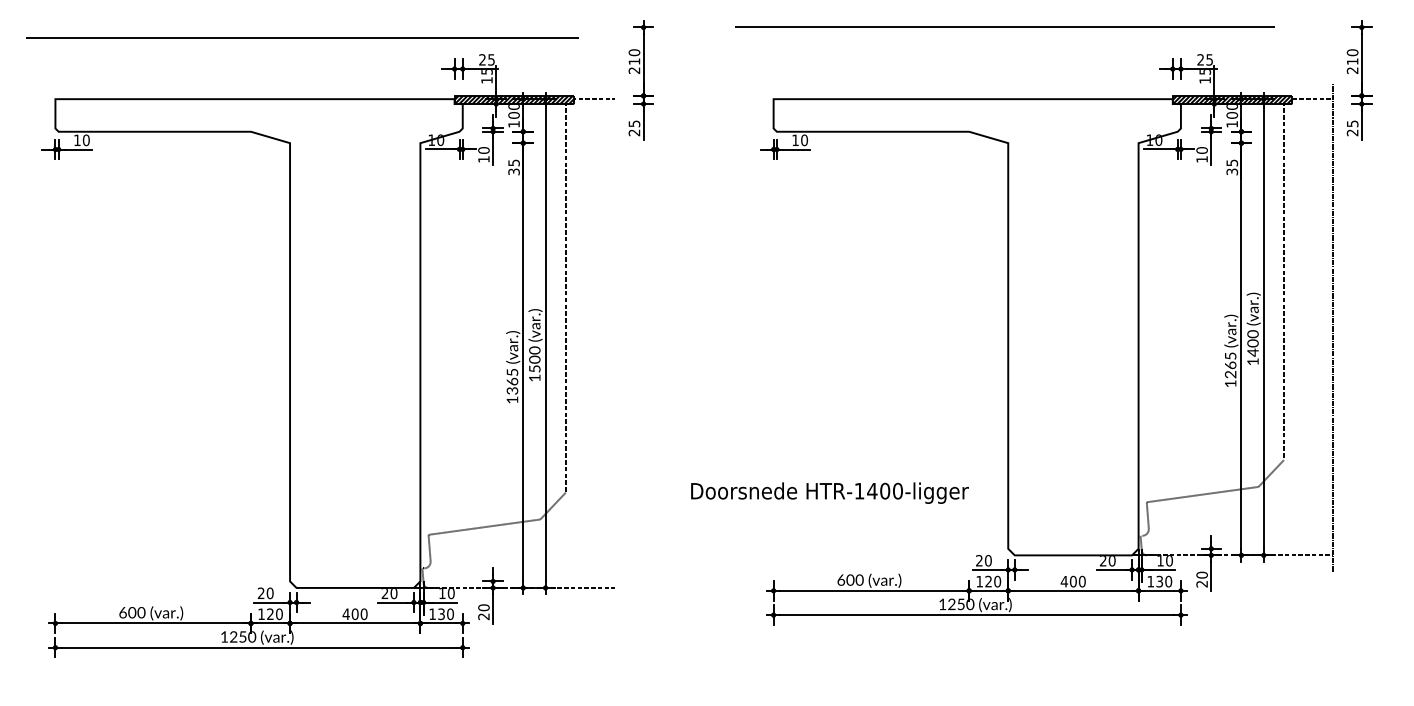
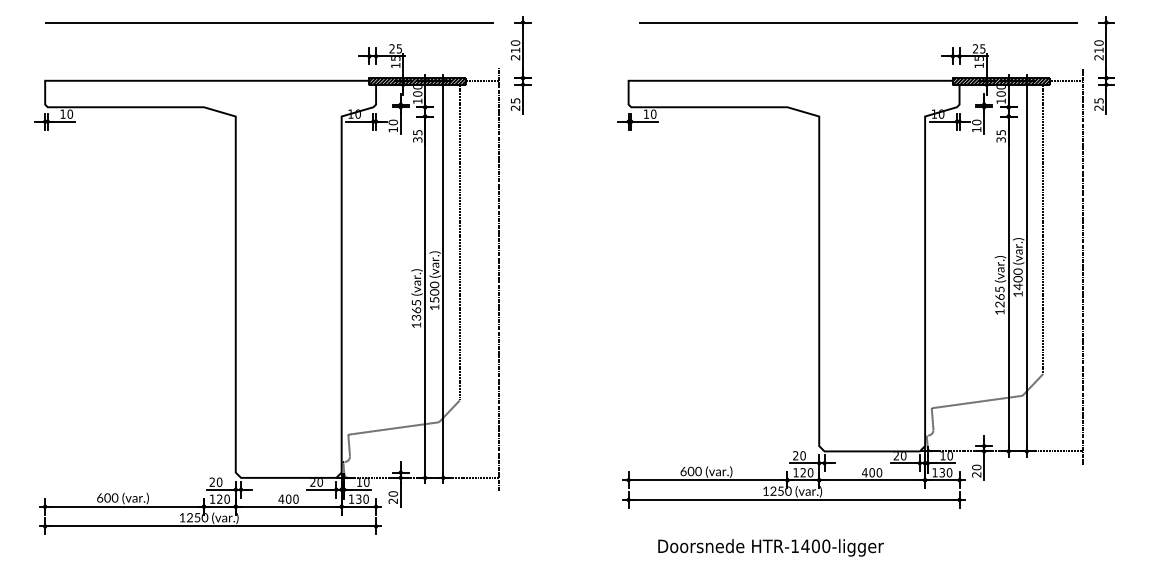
line: (1004, 26) -> (857, 21), moved
line: (302, 37) -> (269, 21), moved
line: (614, 343) -> (499, 279), added
text: (829, 492) -> (770, 547), moved

